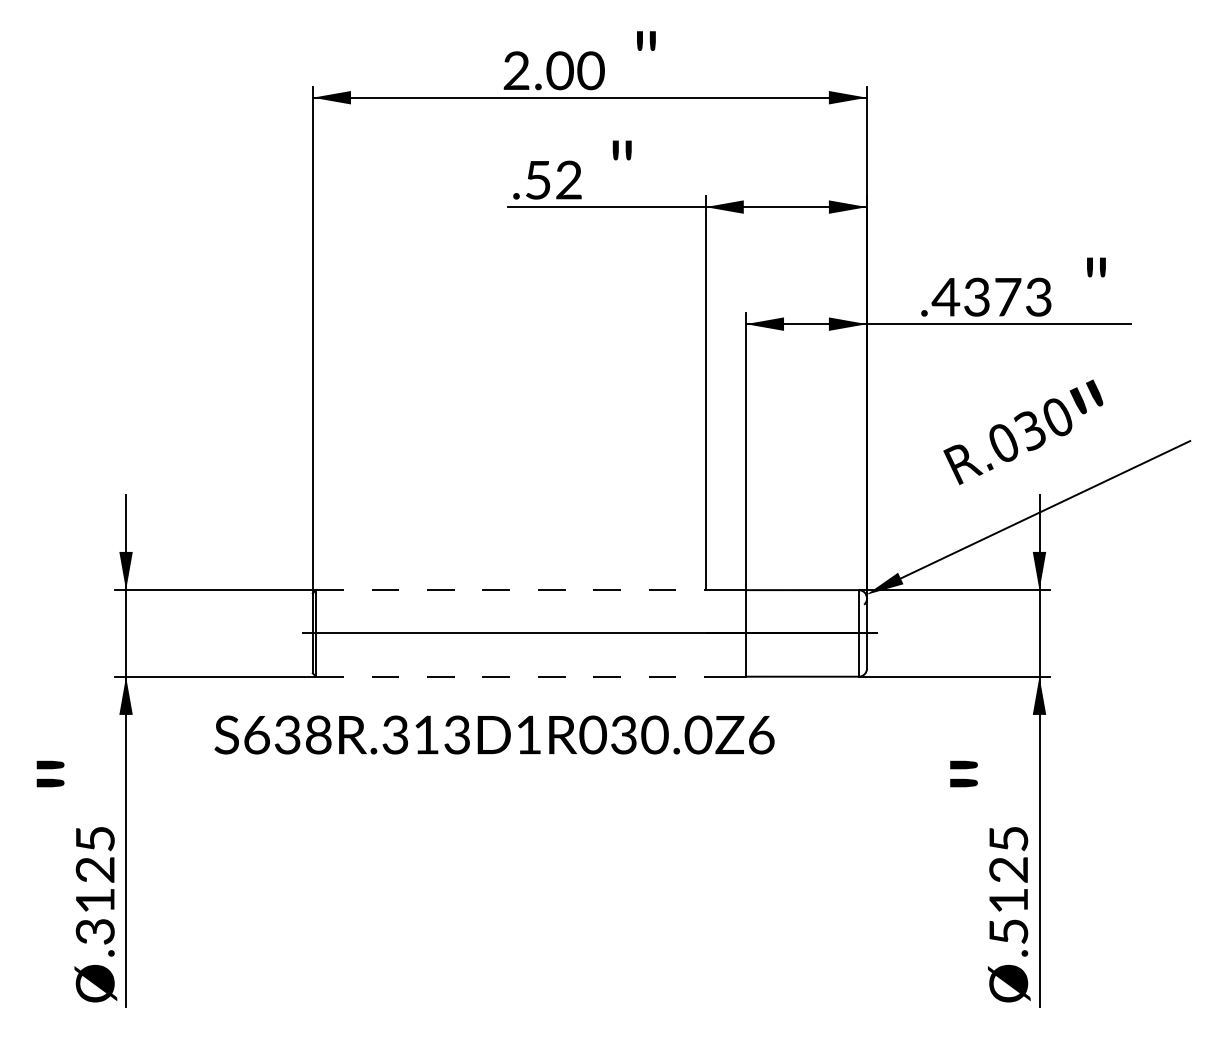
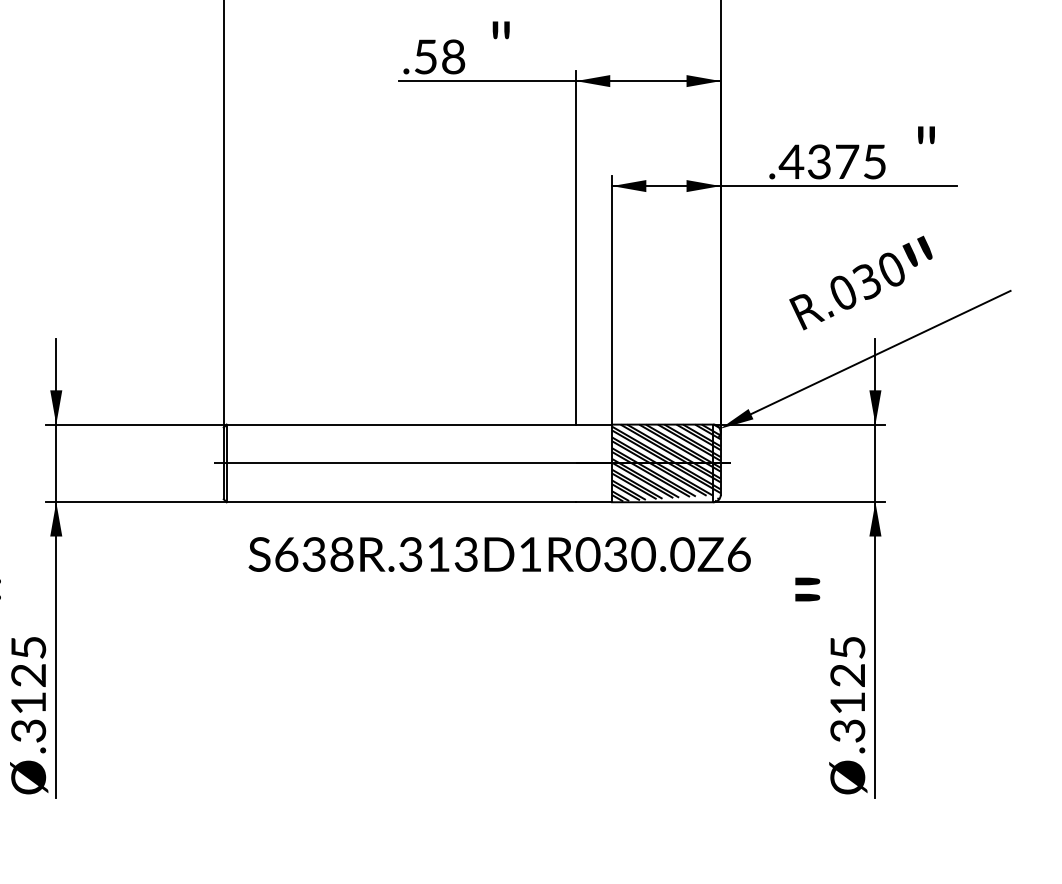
text: (568, 180) -> (453, 57), .52 -> .58
text: (1038, 296) -> (874, 161), .4373 -> .4375
line: (510, 590) -> (401, 424), dashed -> solid
hatch: (806, 633) -> (666, 463), added
line: (510, 676) -> (401, 502), dashed -> solid
text: (494, 734) -> (499, 554), moved
text: (1008, 931) -> (847, 730), .5125 -> .3125

